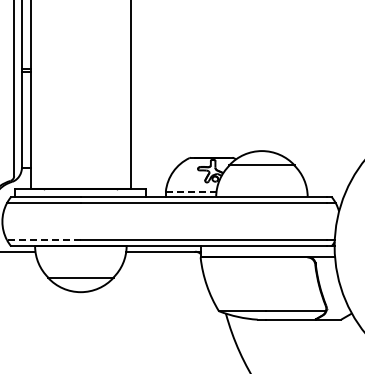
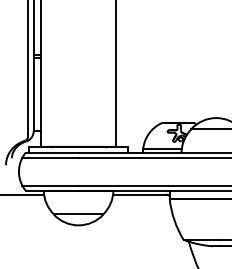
line: (193, 191) -> (164, 148), dashed -> solid
line: (43, 239) -> (50, 185), dashed -> solid

